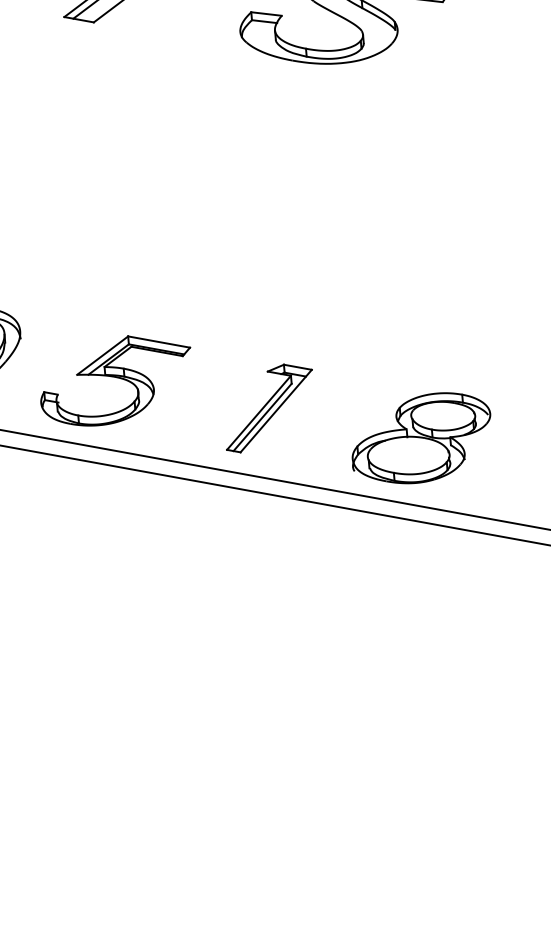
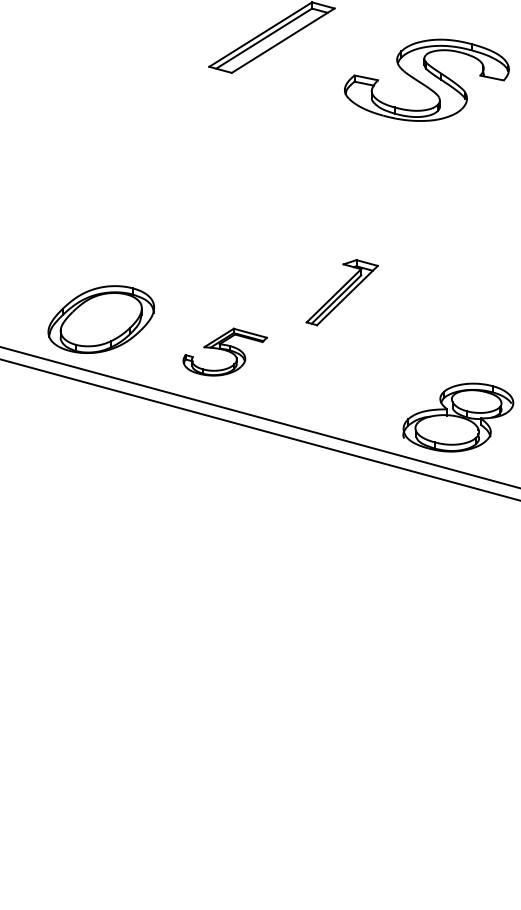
part: (115, 379) -> (224, 351), size x0.7
part: (268, 407) -> (341, 292), moved

